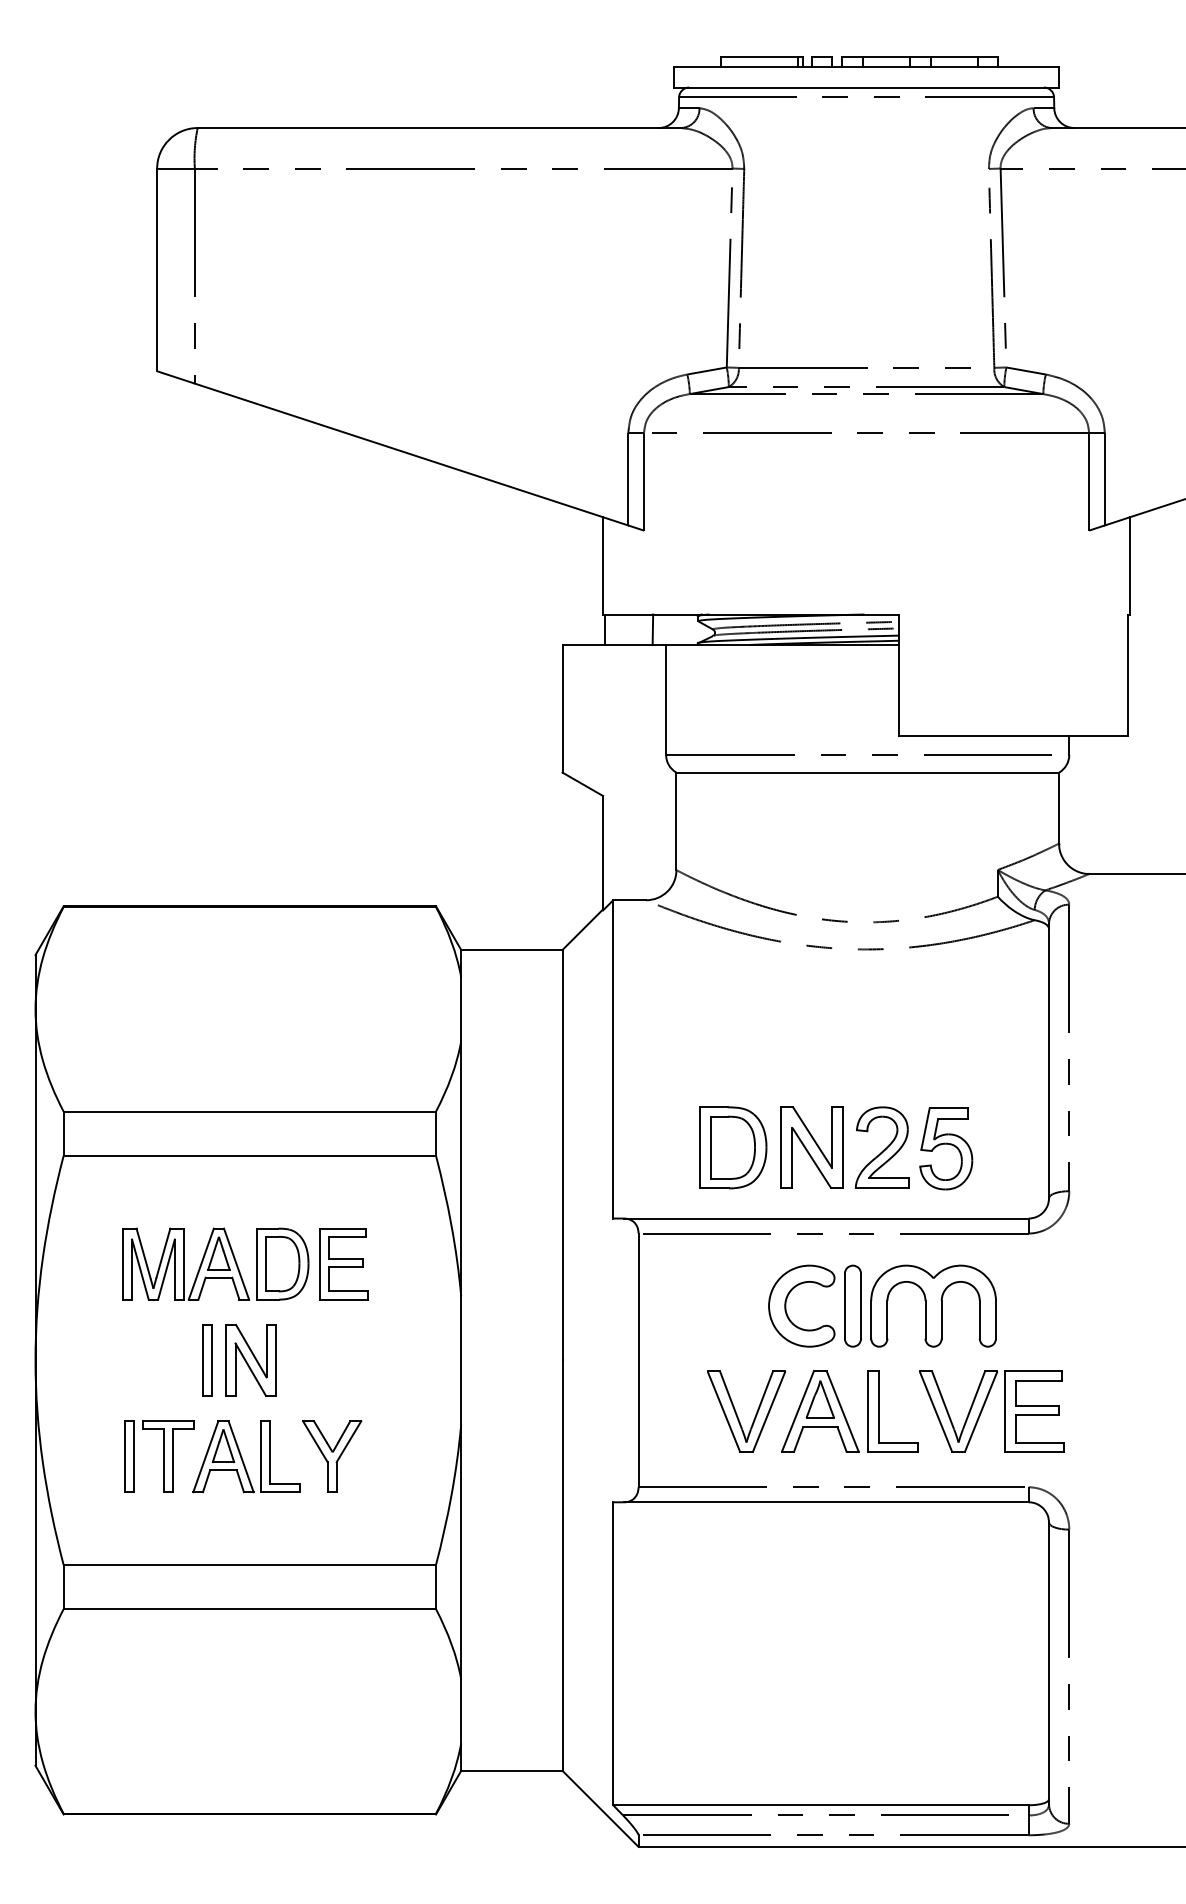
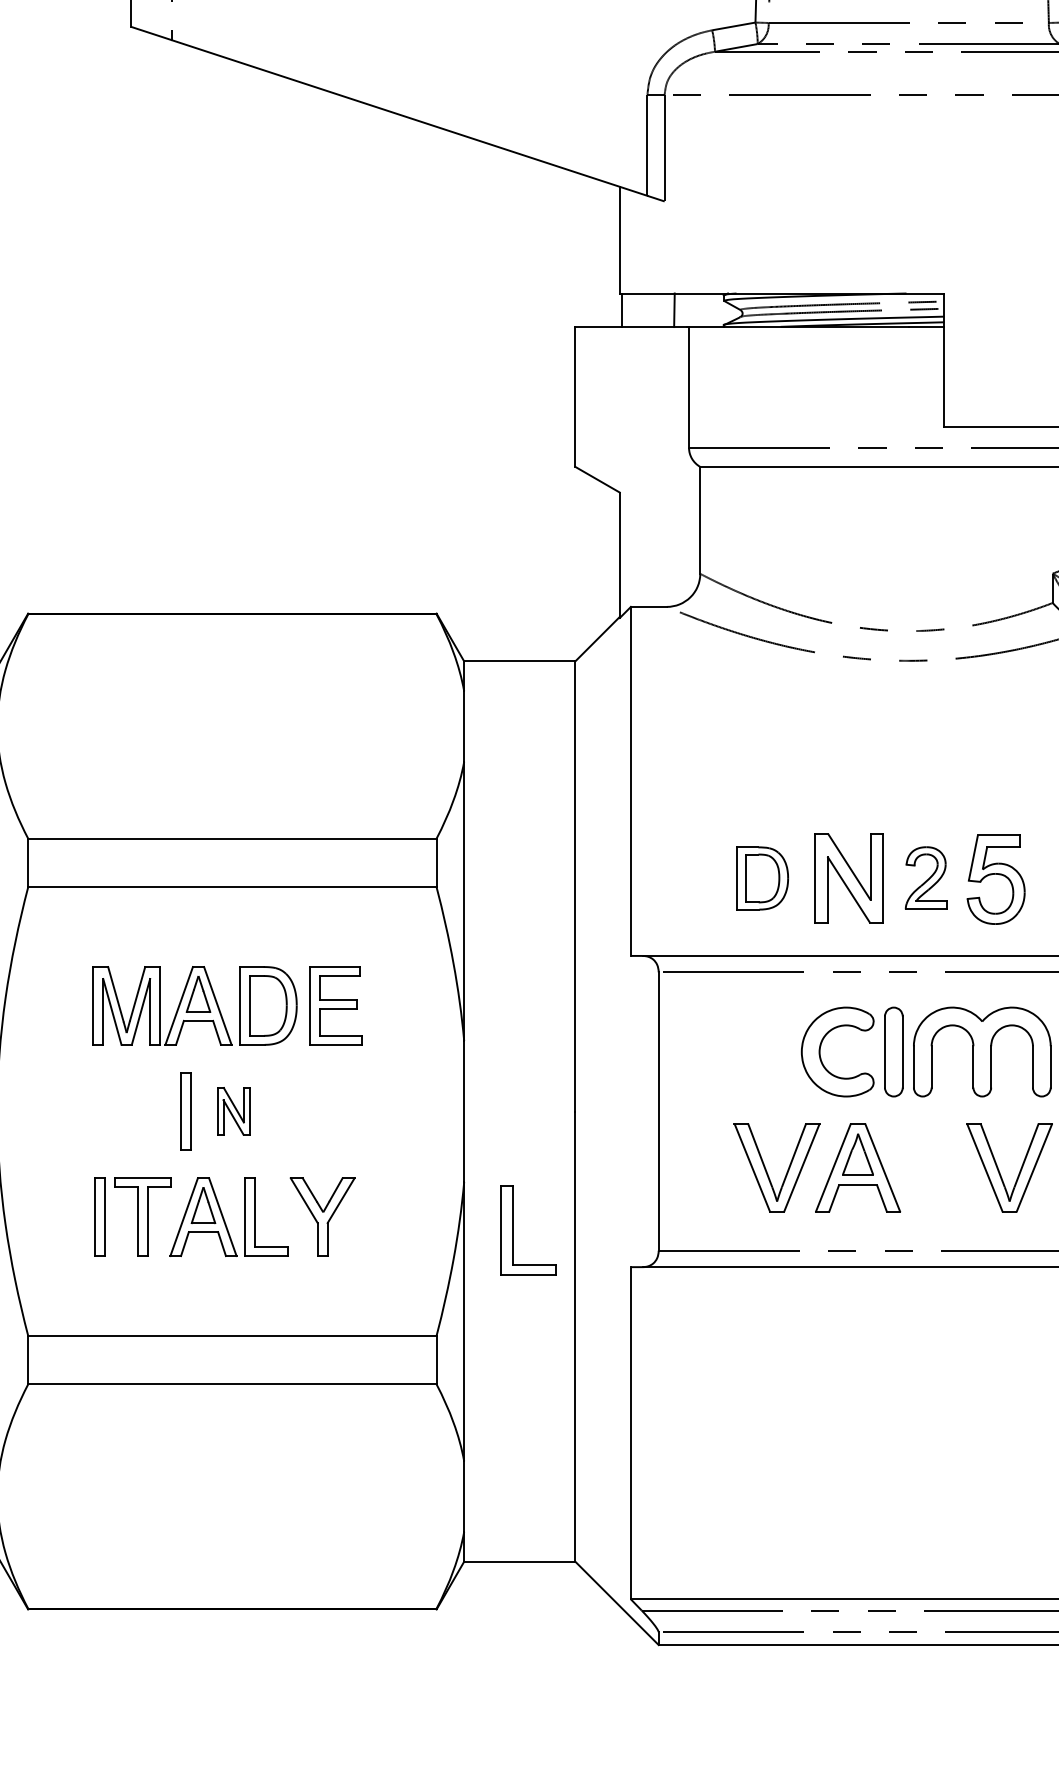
part: (733, 1147) -> (762, 878), size x0.7
part: (882, 1147) -> (926, 878), size x0.7
part: (250, 1359) -> (233, 1110), size x0.6
part: (879, 1411) -> (513, 1230), moved

